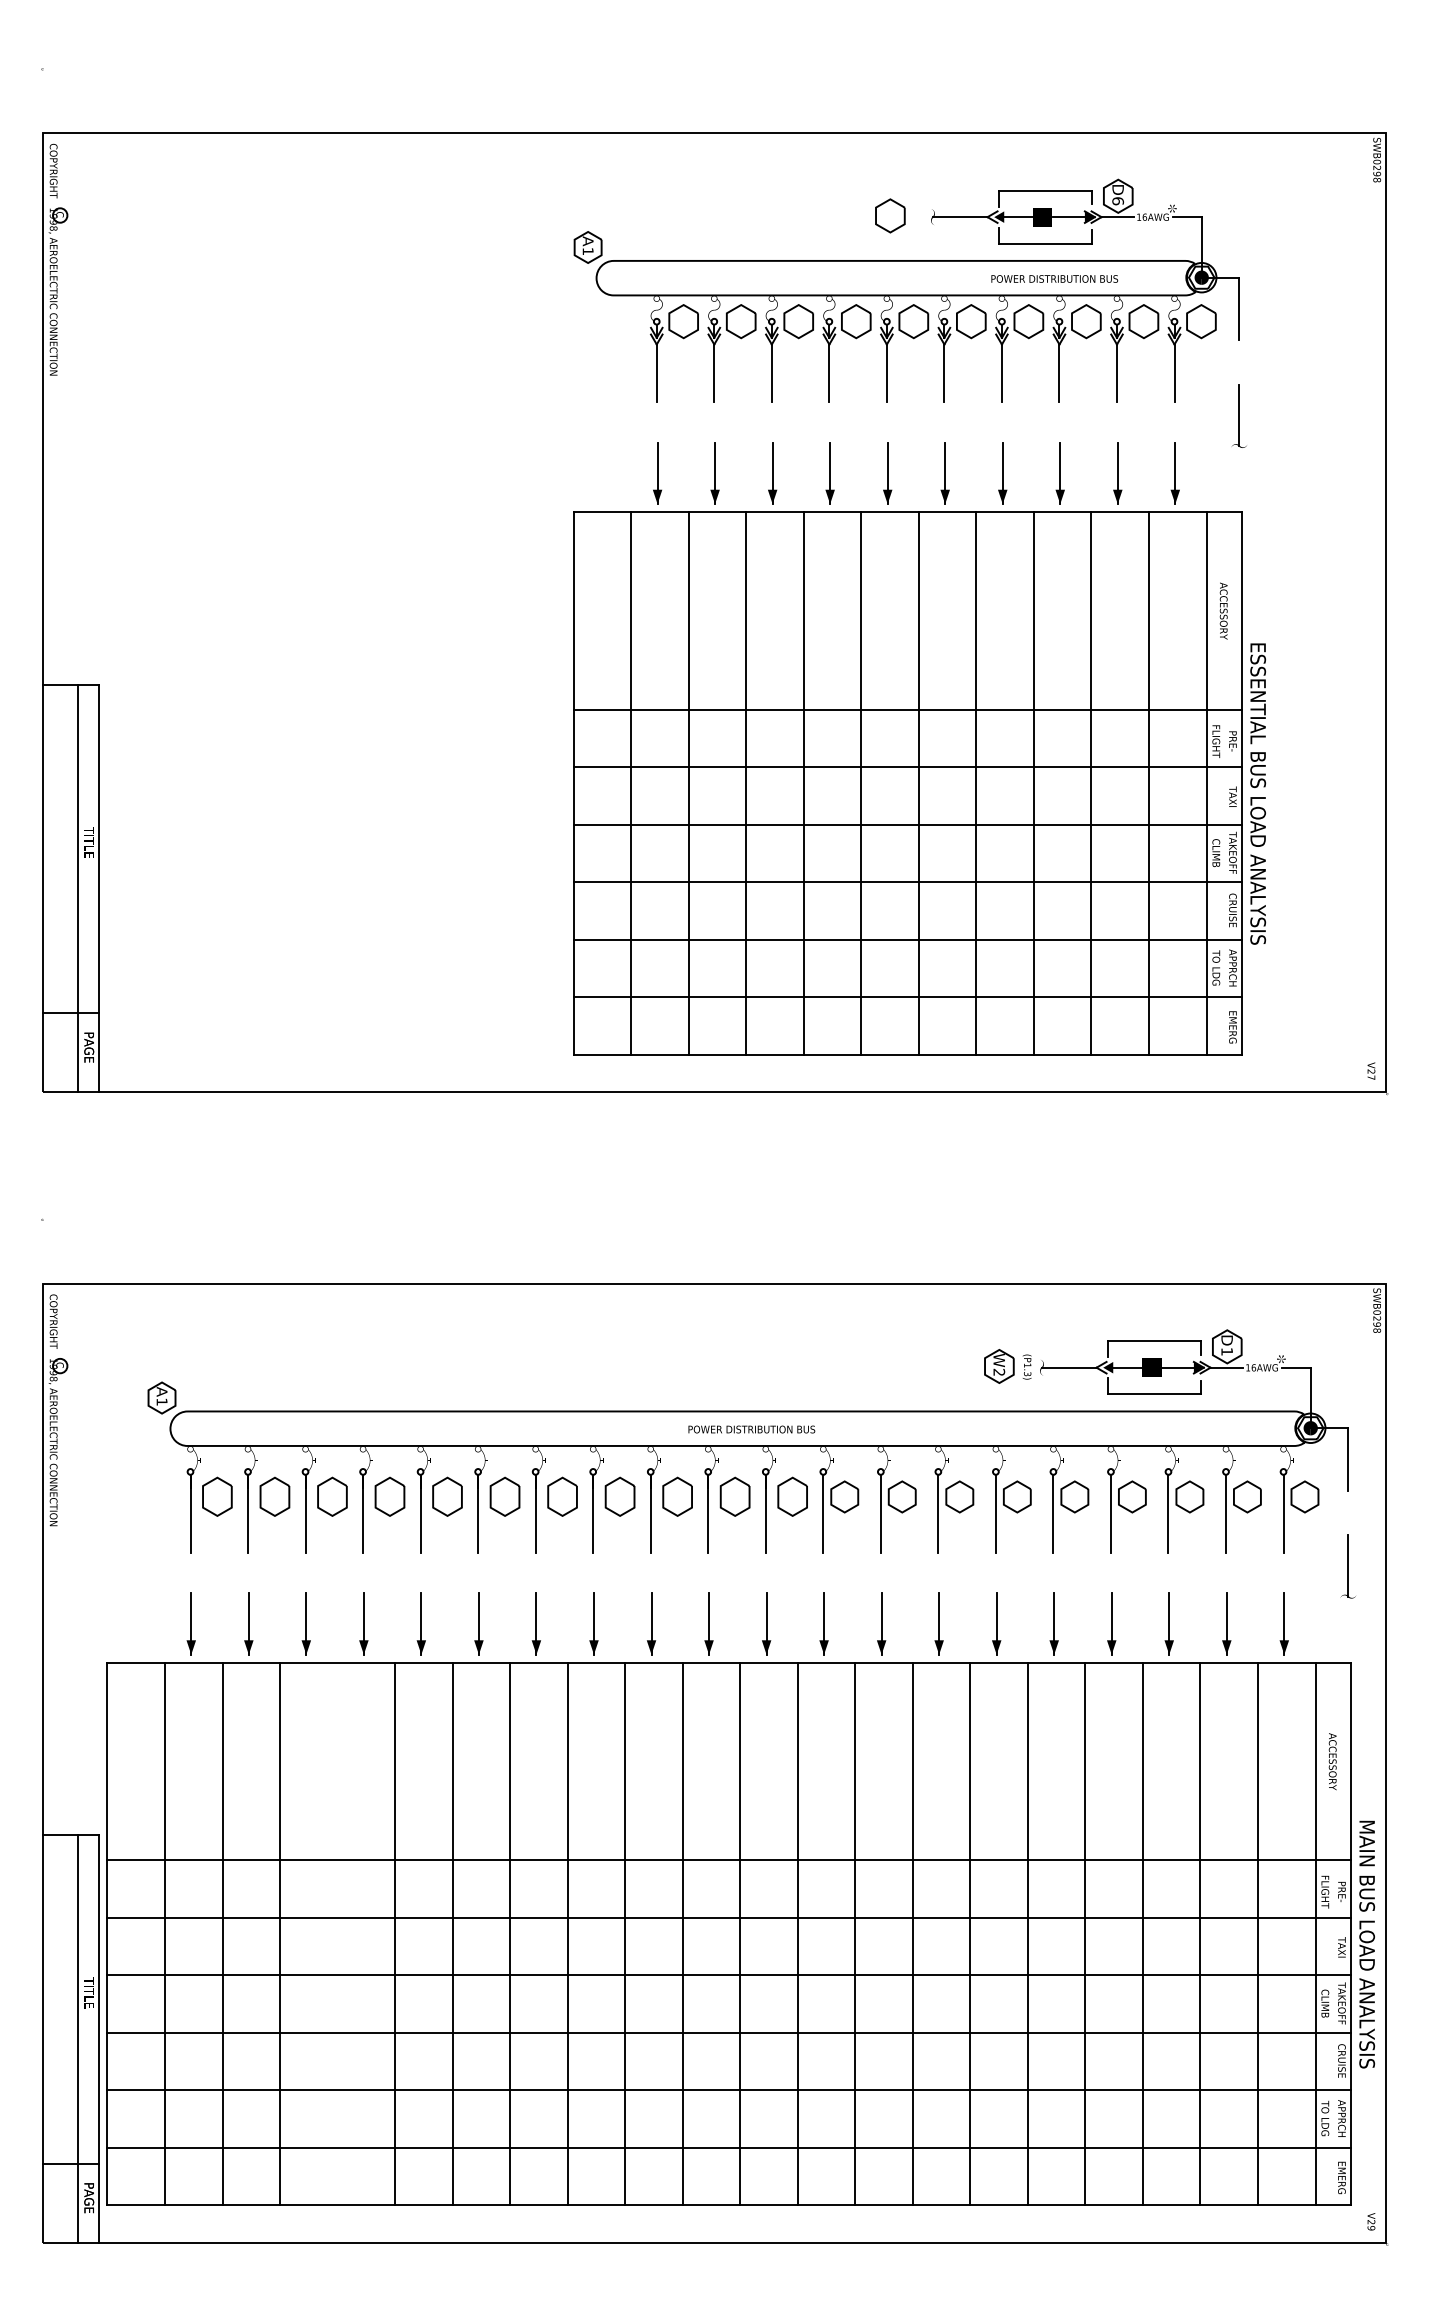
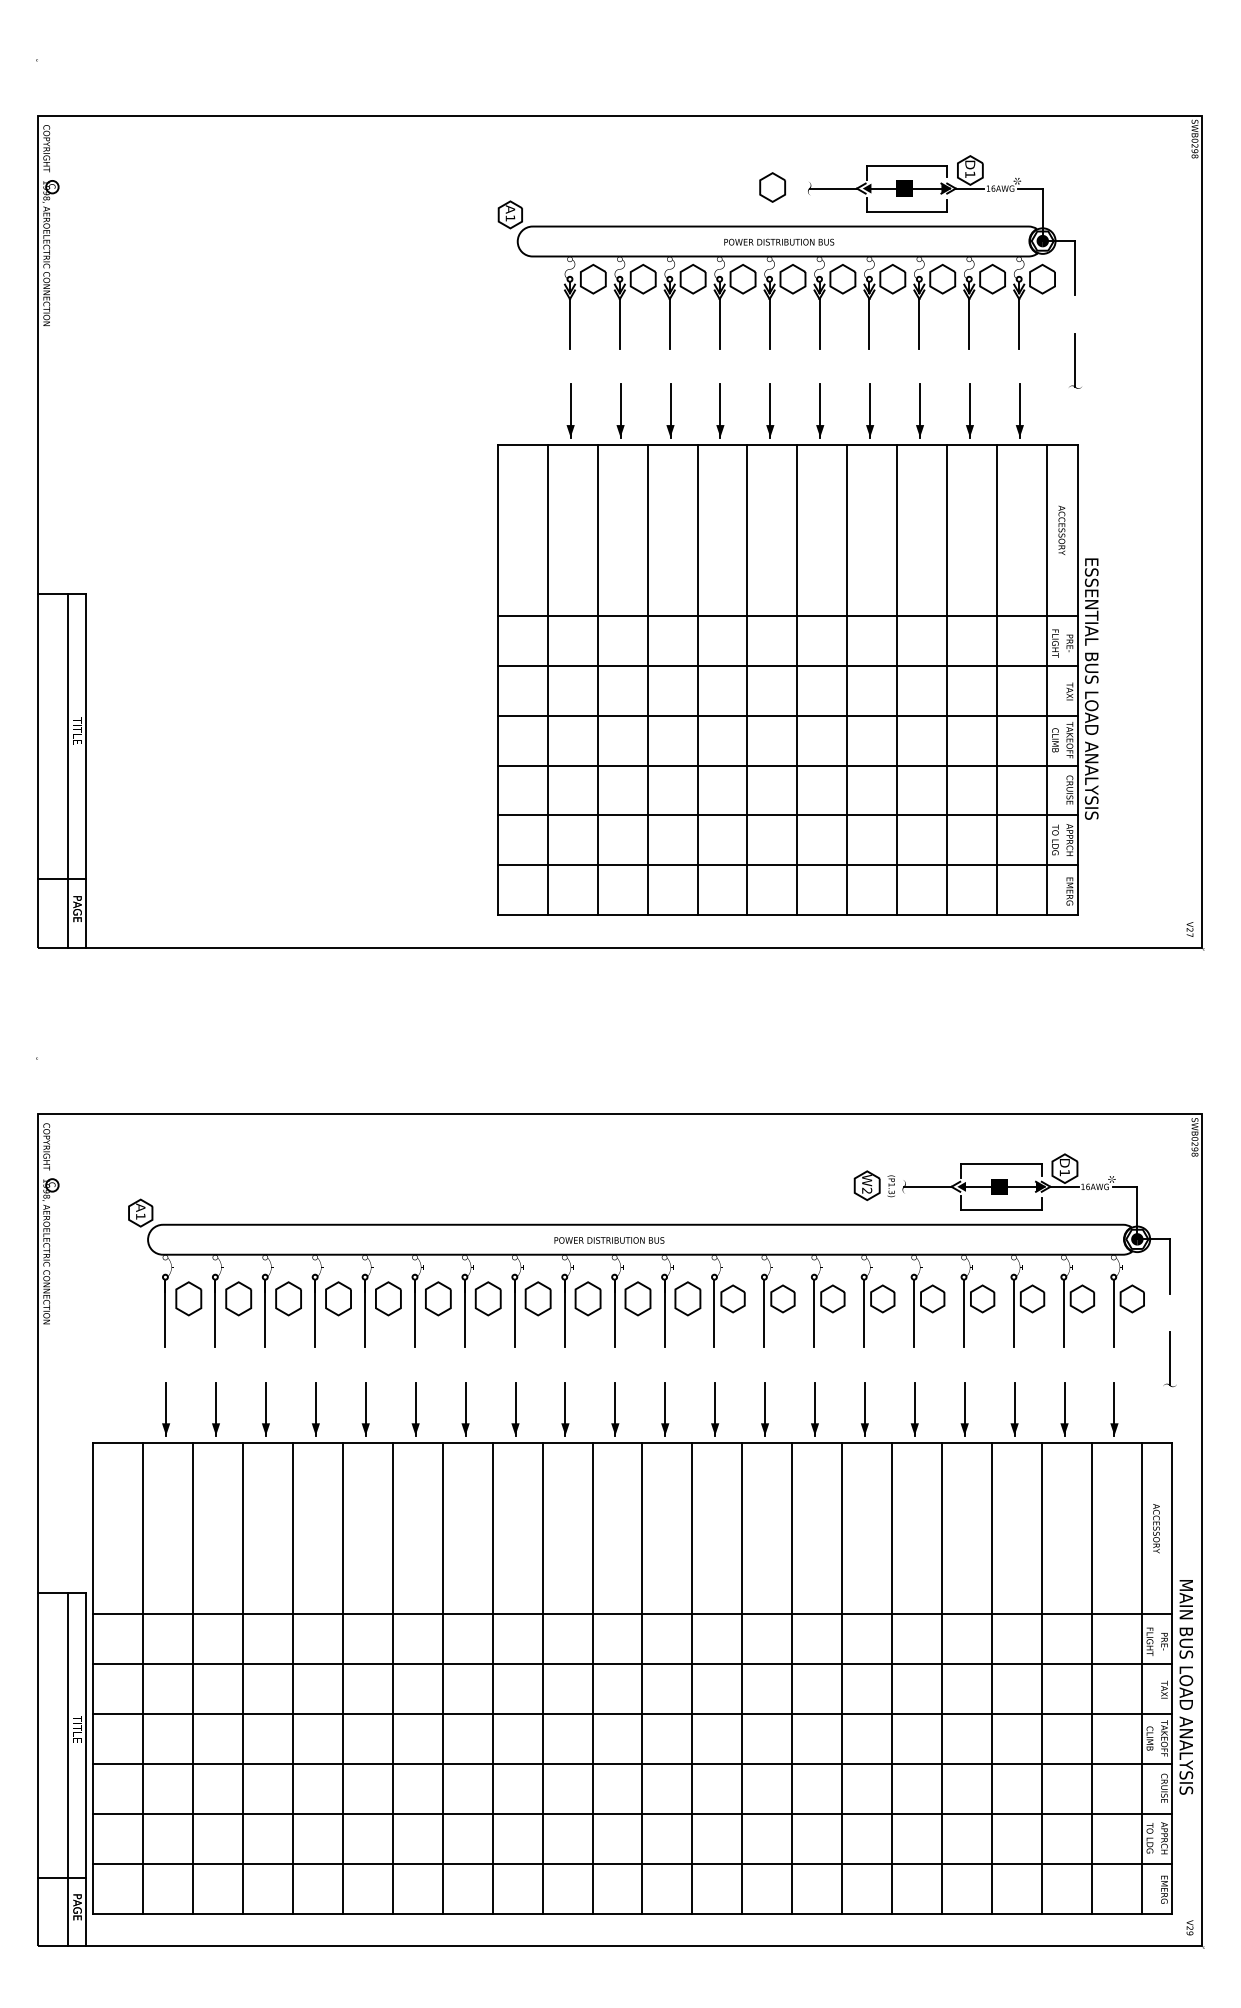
text: (1118, 200) -> (970, 174), D6 -> D1
text: (1055, 278) -> (779, 241), moved
text: (751, 1429) -> (609, 1240), moved
line: (338, 1933) -> (293, 1677), added

